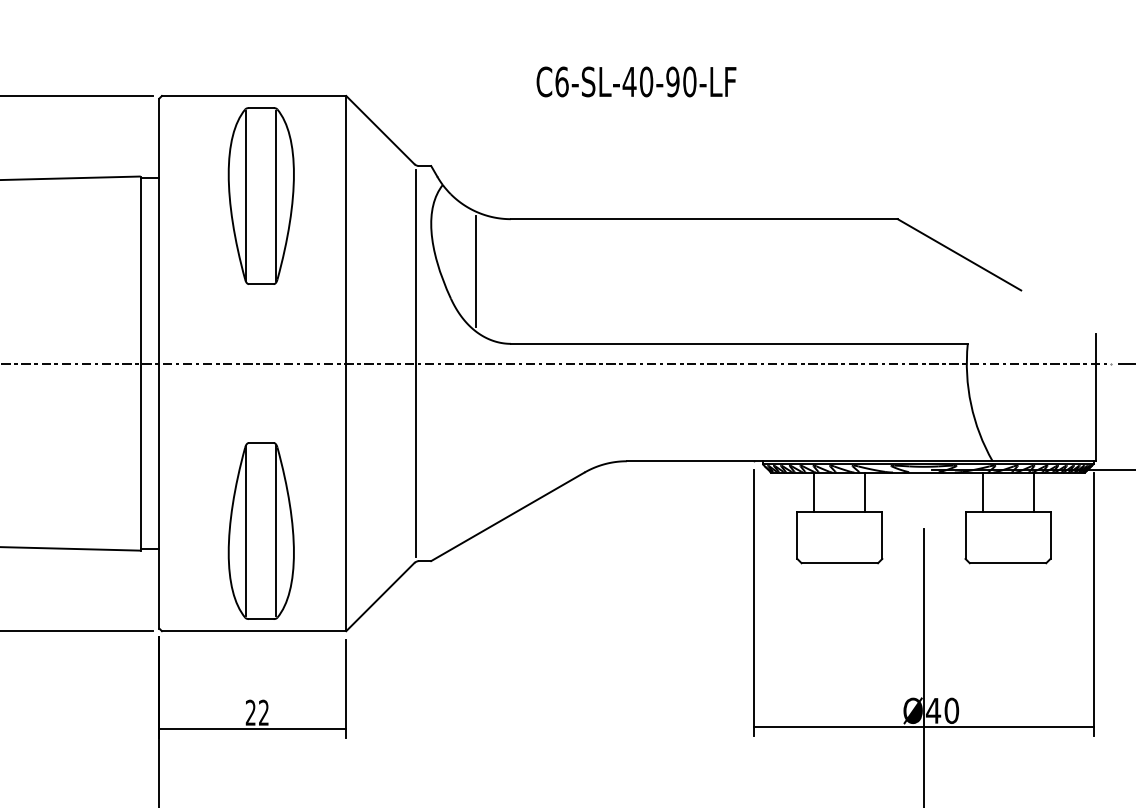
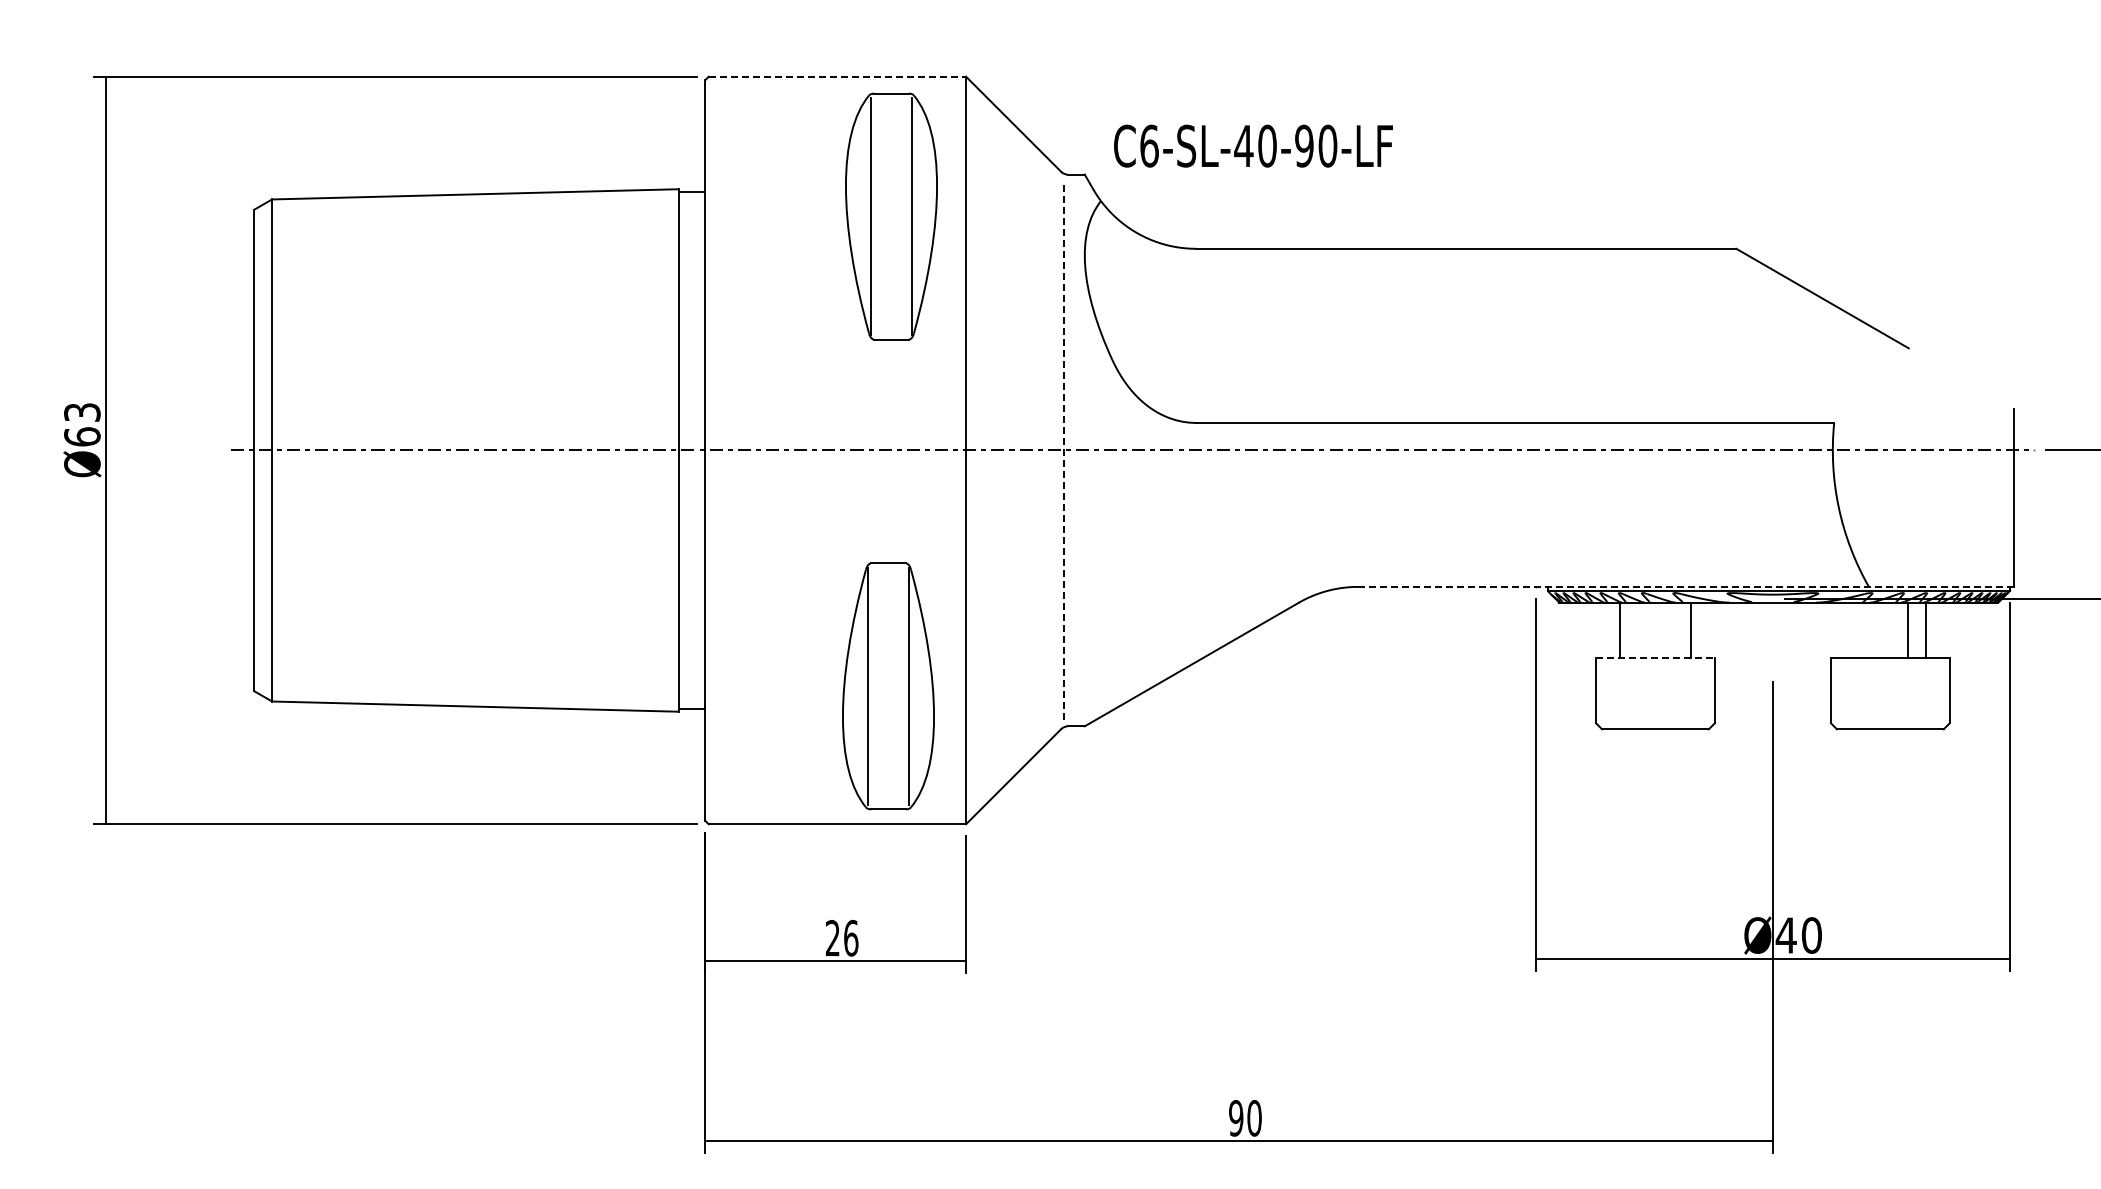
text: (636, 81) -> (1253, 145), moved
line: (254, 95) -> (837, 76), solid -> dashed
part: (261, 196) -> (891, 216), moved
line: (476, 271) -> (1147, 321), removed
line: (416, 363) -> (1064, 450), solid -> dashed
line: (861, 460) -> (1685, 586), solid -> dashed
line: (982, 492) -> (1907, 630), moved
line: (839, 512) -> (1655, 658), solid -> dashed
part: (261, 531) -> (888, 686), moved
text: (264, 712) -> (851, 937), 22 -> 26

